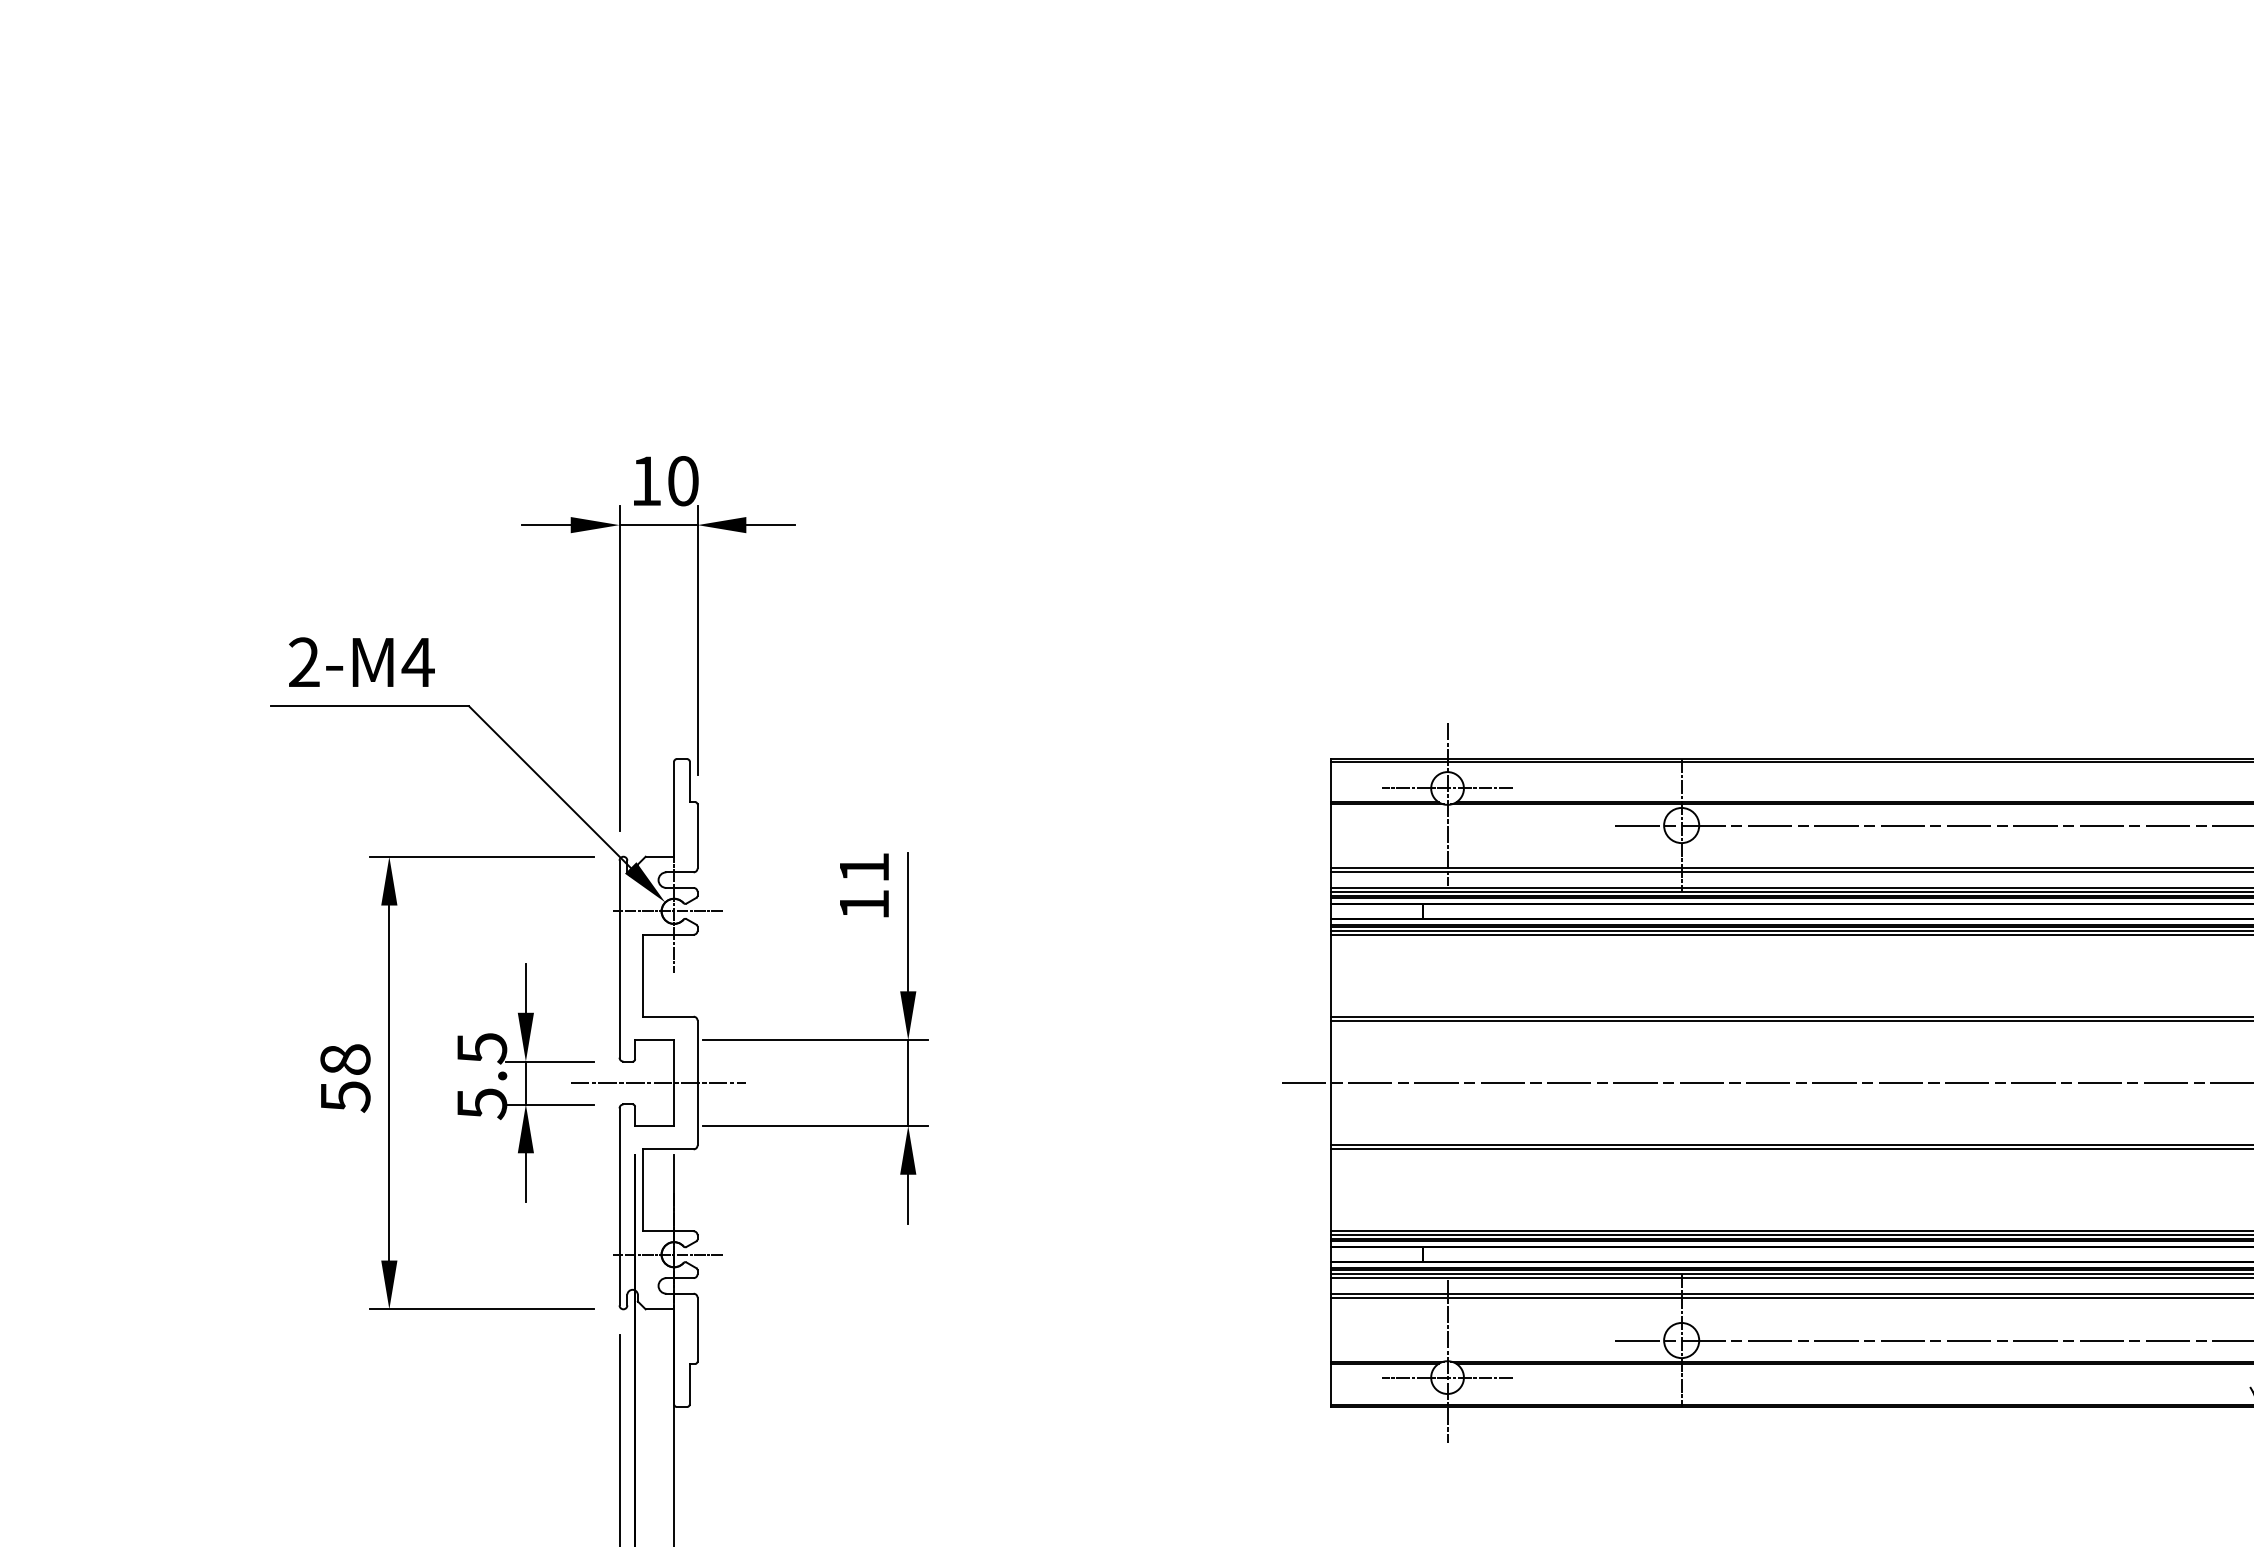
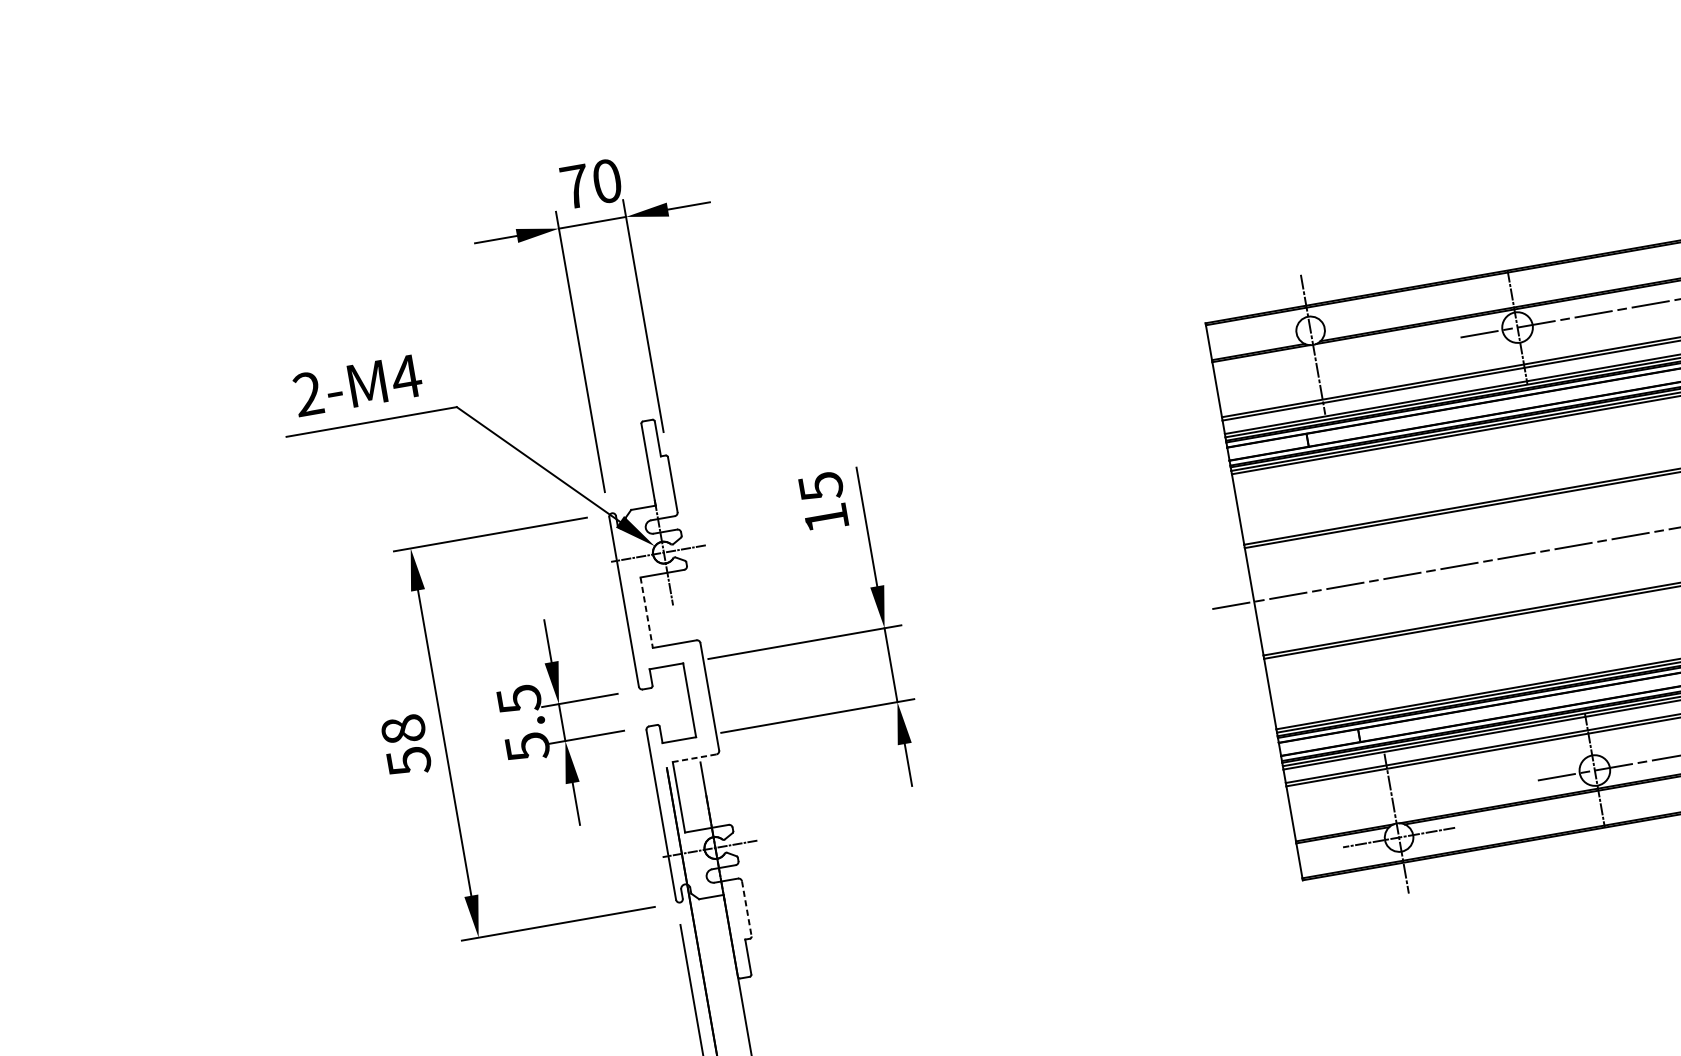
text: (646, 480) -> (575, 186), 10 -> 70
line: (1447, 788) -> (1310, 330), removed
text: (864, 868) -> (821, 487), 11 -> 15
line: (642, 975) -> (646, 612), solid -> dashed
line: (658, 1083) -> (676, 703), removed
line: (667, 1149) -> (693, 758), solid -> dashed
line: (697, 1329) -> (746, 908), solid -> dashed

